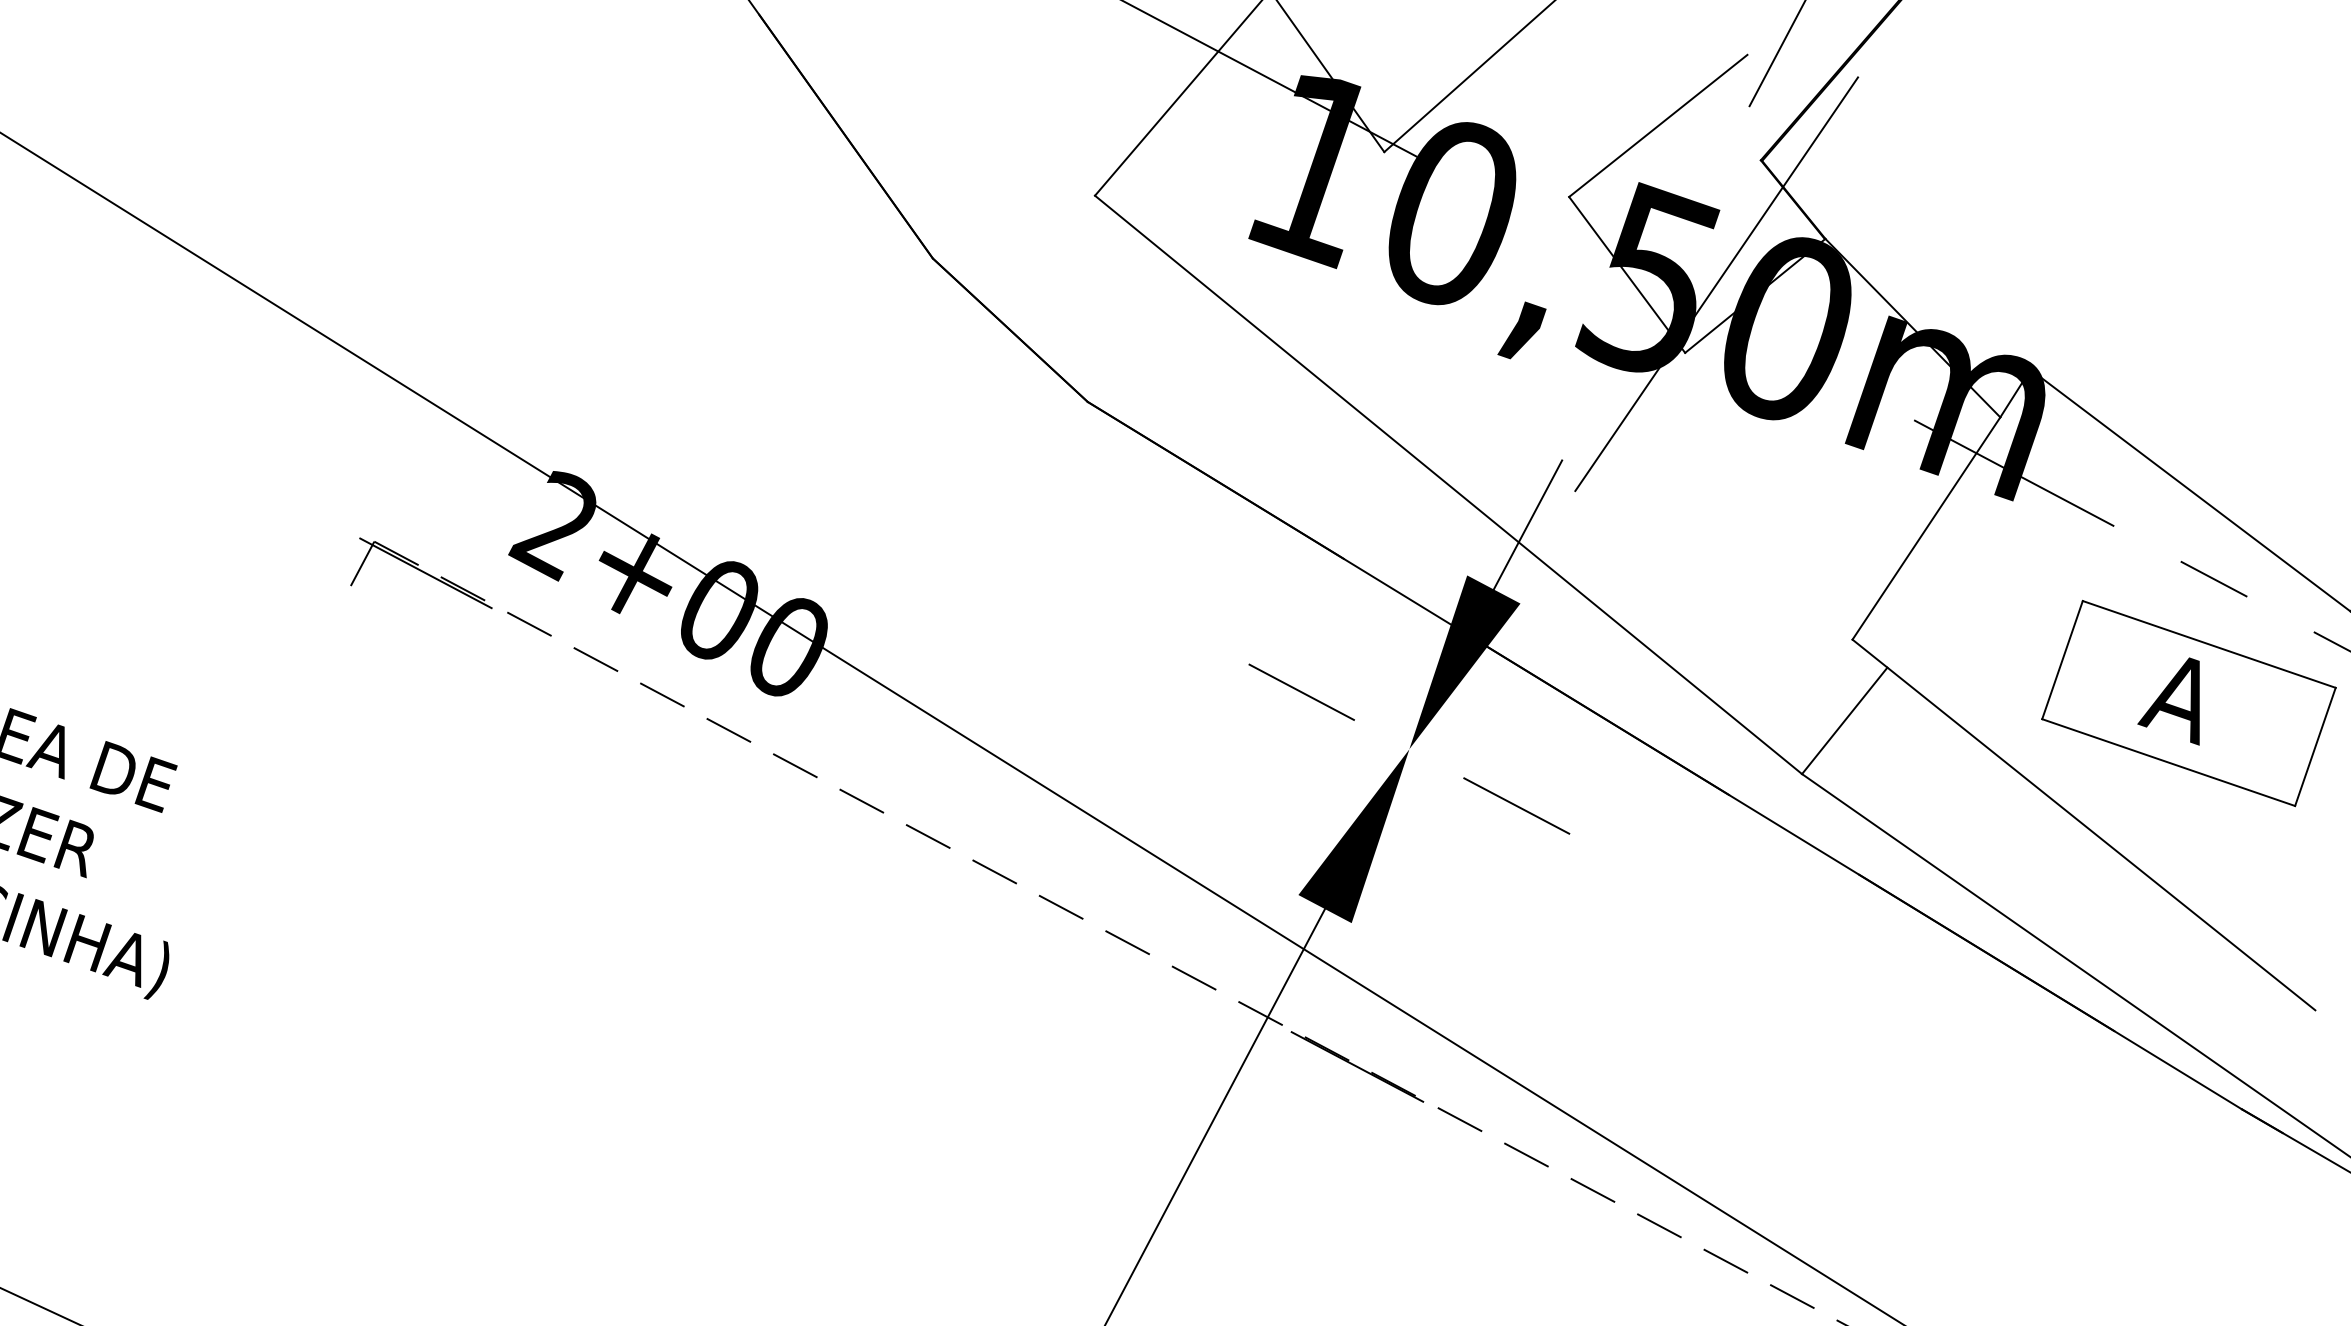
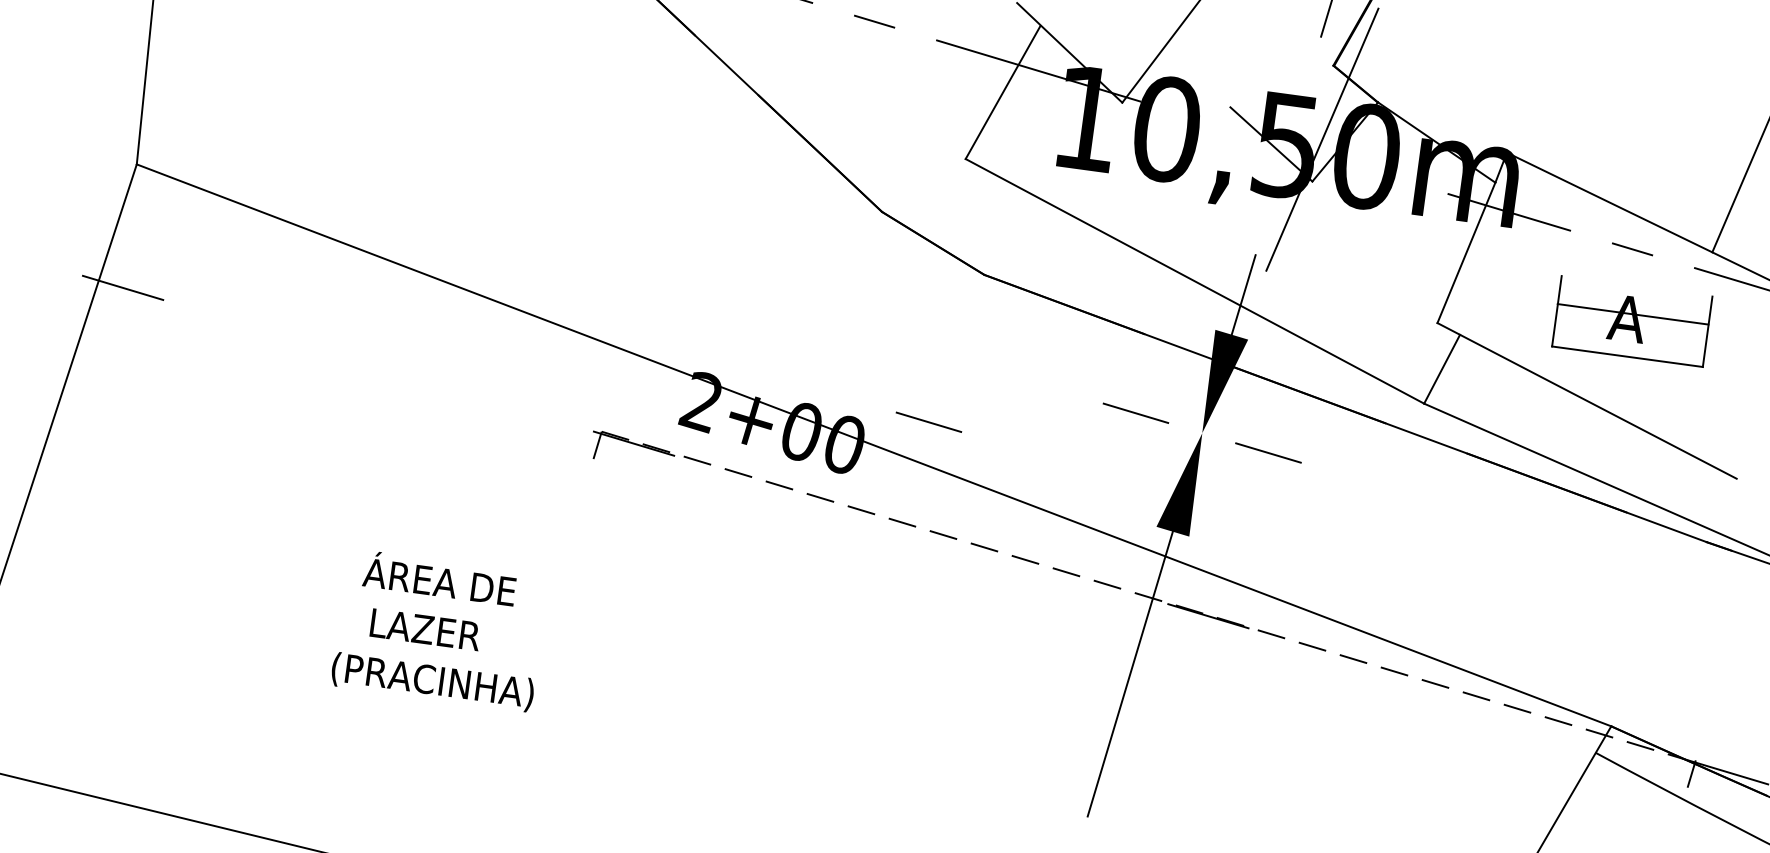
line: (1658, 125) -> (1272, 57), removed
line: (941, 635) -> (928, 421), added
line: (2208, 644) -> (1632, 314), moved

